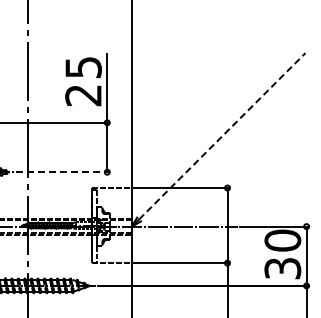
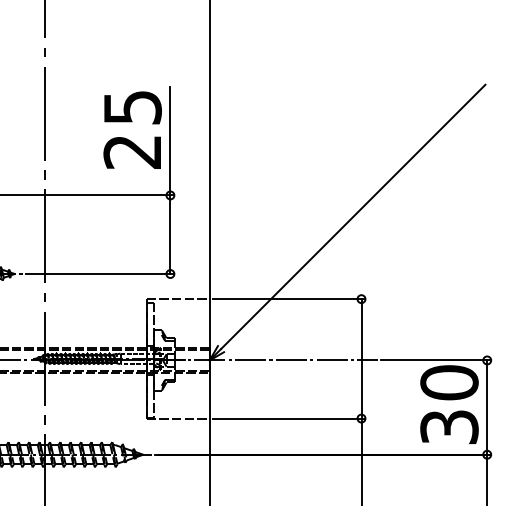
line: (222, 136) -> (353, 217), dashed -> solid
line: (63, 172) -> (100, 274), dashed -> solid

